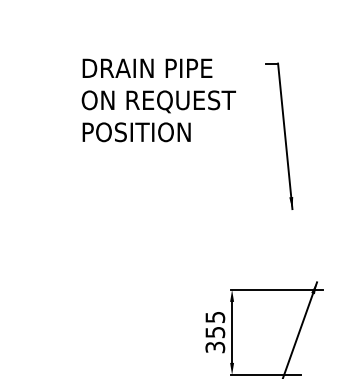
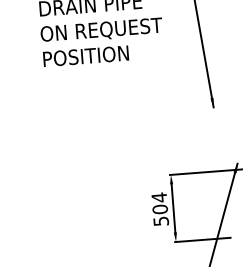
text: (215, 331) -> (160, 208), 355 -> 504

